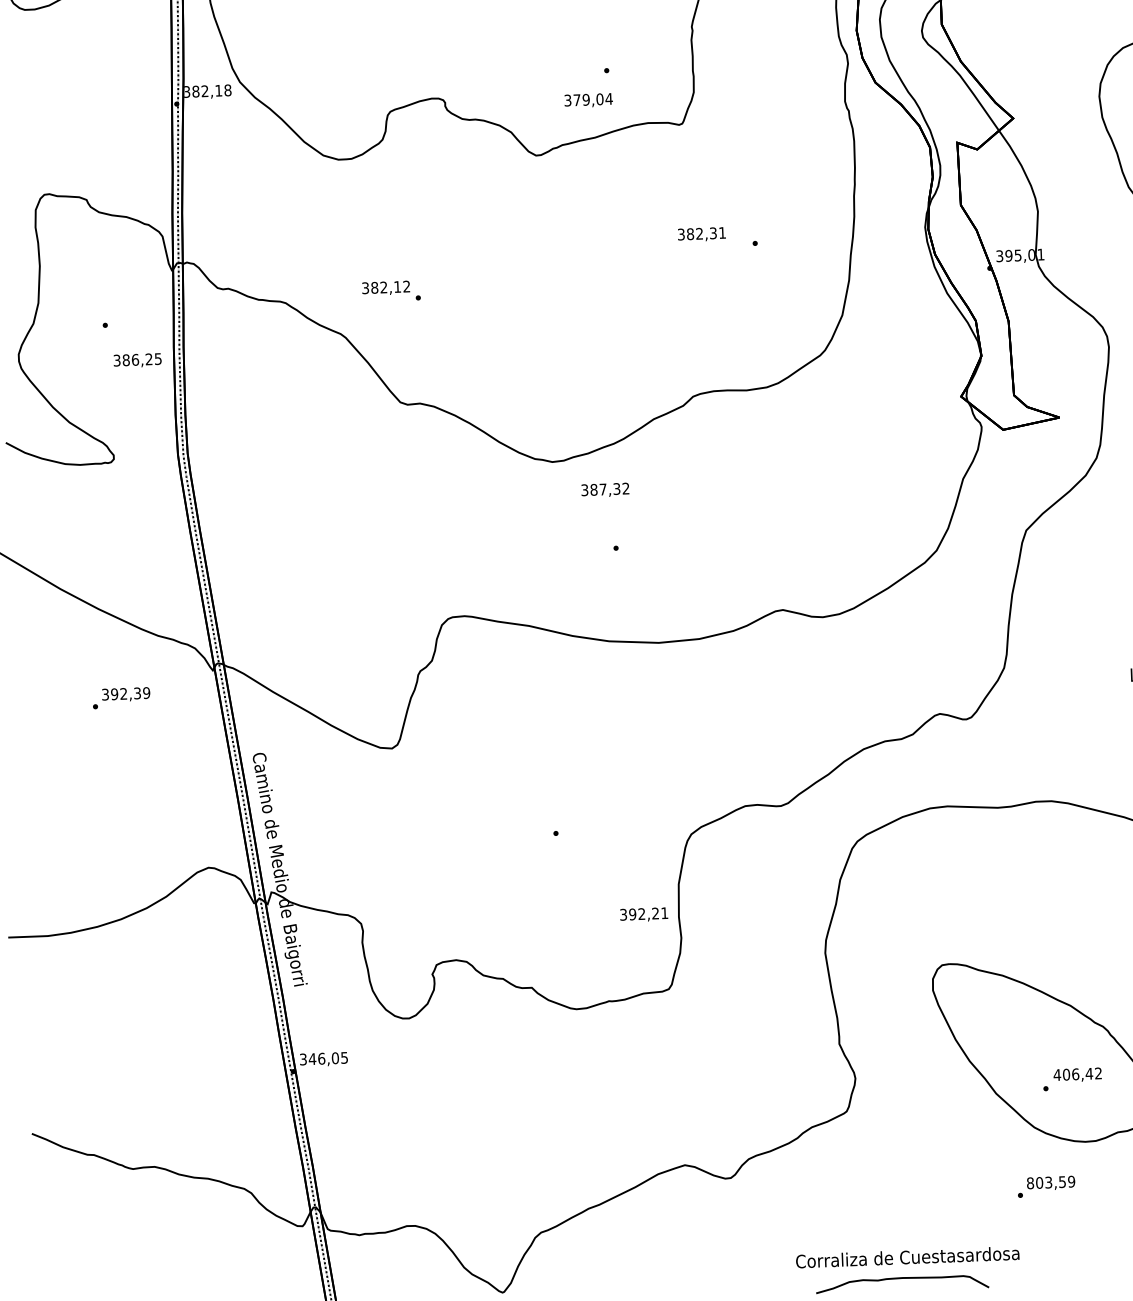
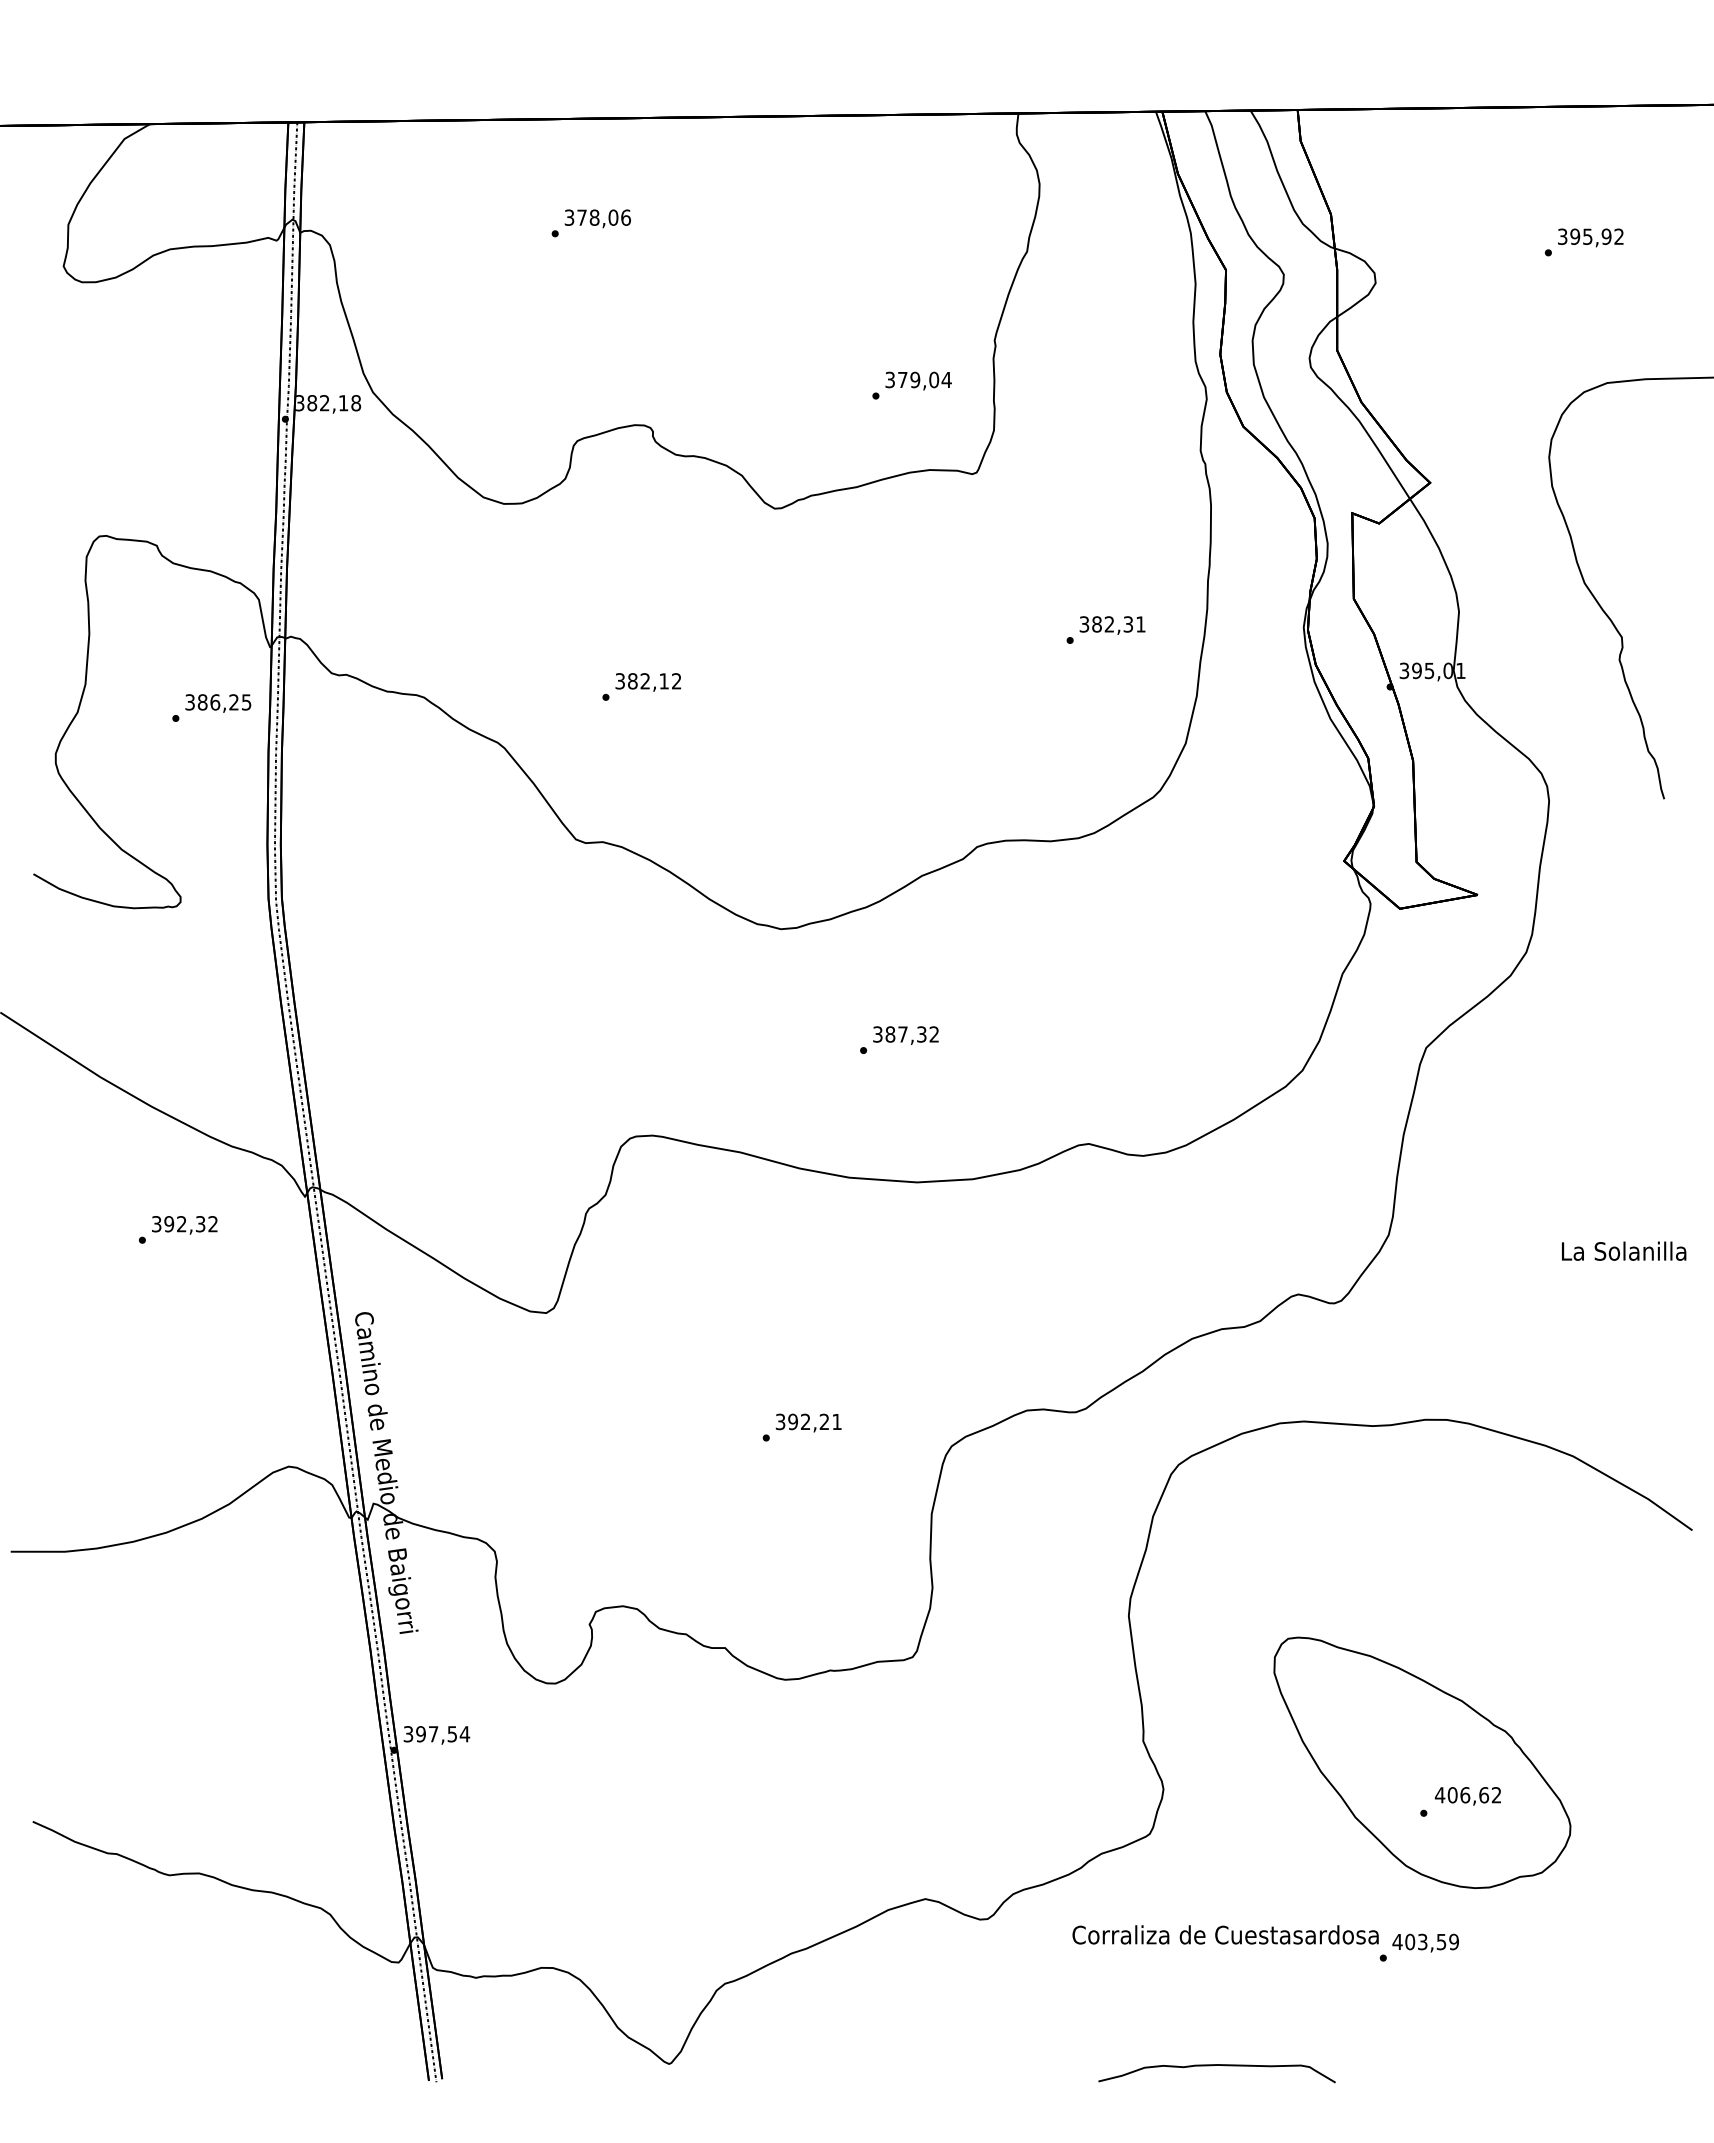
text: (588, 100) -> (918, 380), moved
text: (701, 234) -> (1112, 625), moved
text: (385, 288) -> (647, 682), moved
text: (137, 360) -> (218, 703), moved
text: (605, 490) -> (905, 1035), moved
text: (146, 693) -> (213, 1224), 392,39 -> 392,32
text: (643, 914) -> (808, 1422), moved
text: (328, 1058) -> (442, 1734), 346,05 -> 397,54
text: (1088, 1074) -> (1483, 1795), 406,42 -> 406,62
text: (1030, 1182) -> (1397, 1941), 803,59 -> 403,59
text: (907, 1257) -> (1225, 1934), moved

